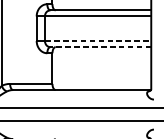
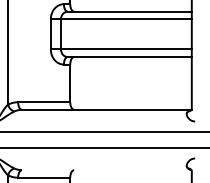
line: (98, 41) -> (126, 49), dashed -> solid
line: (100, 47) -> (129, 57), dashed -> solid

